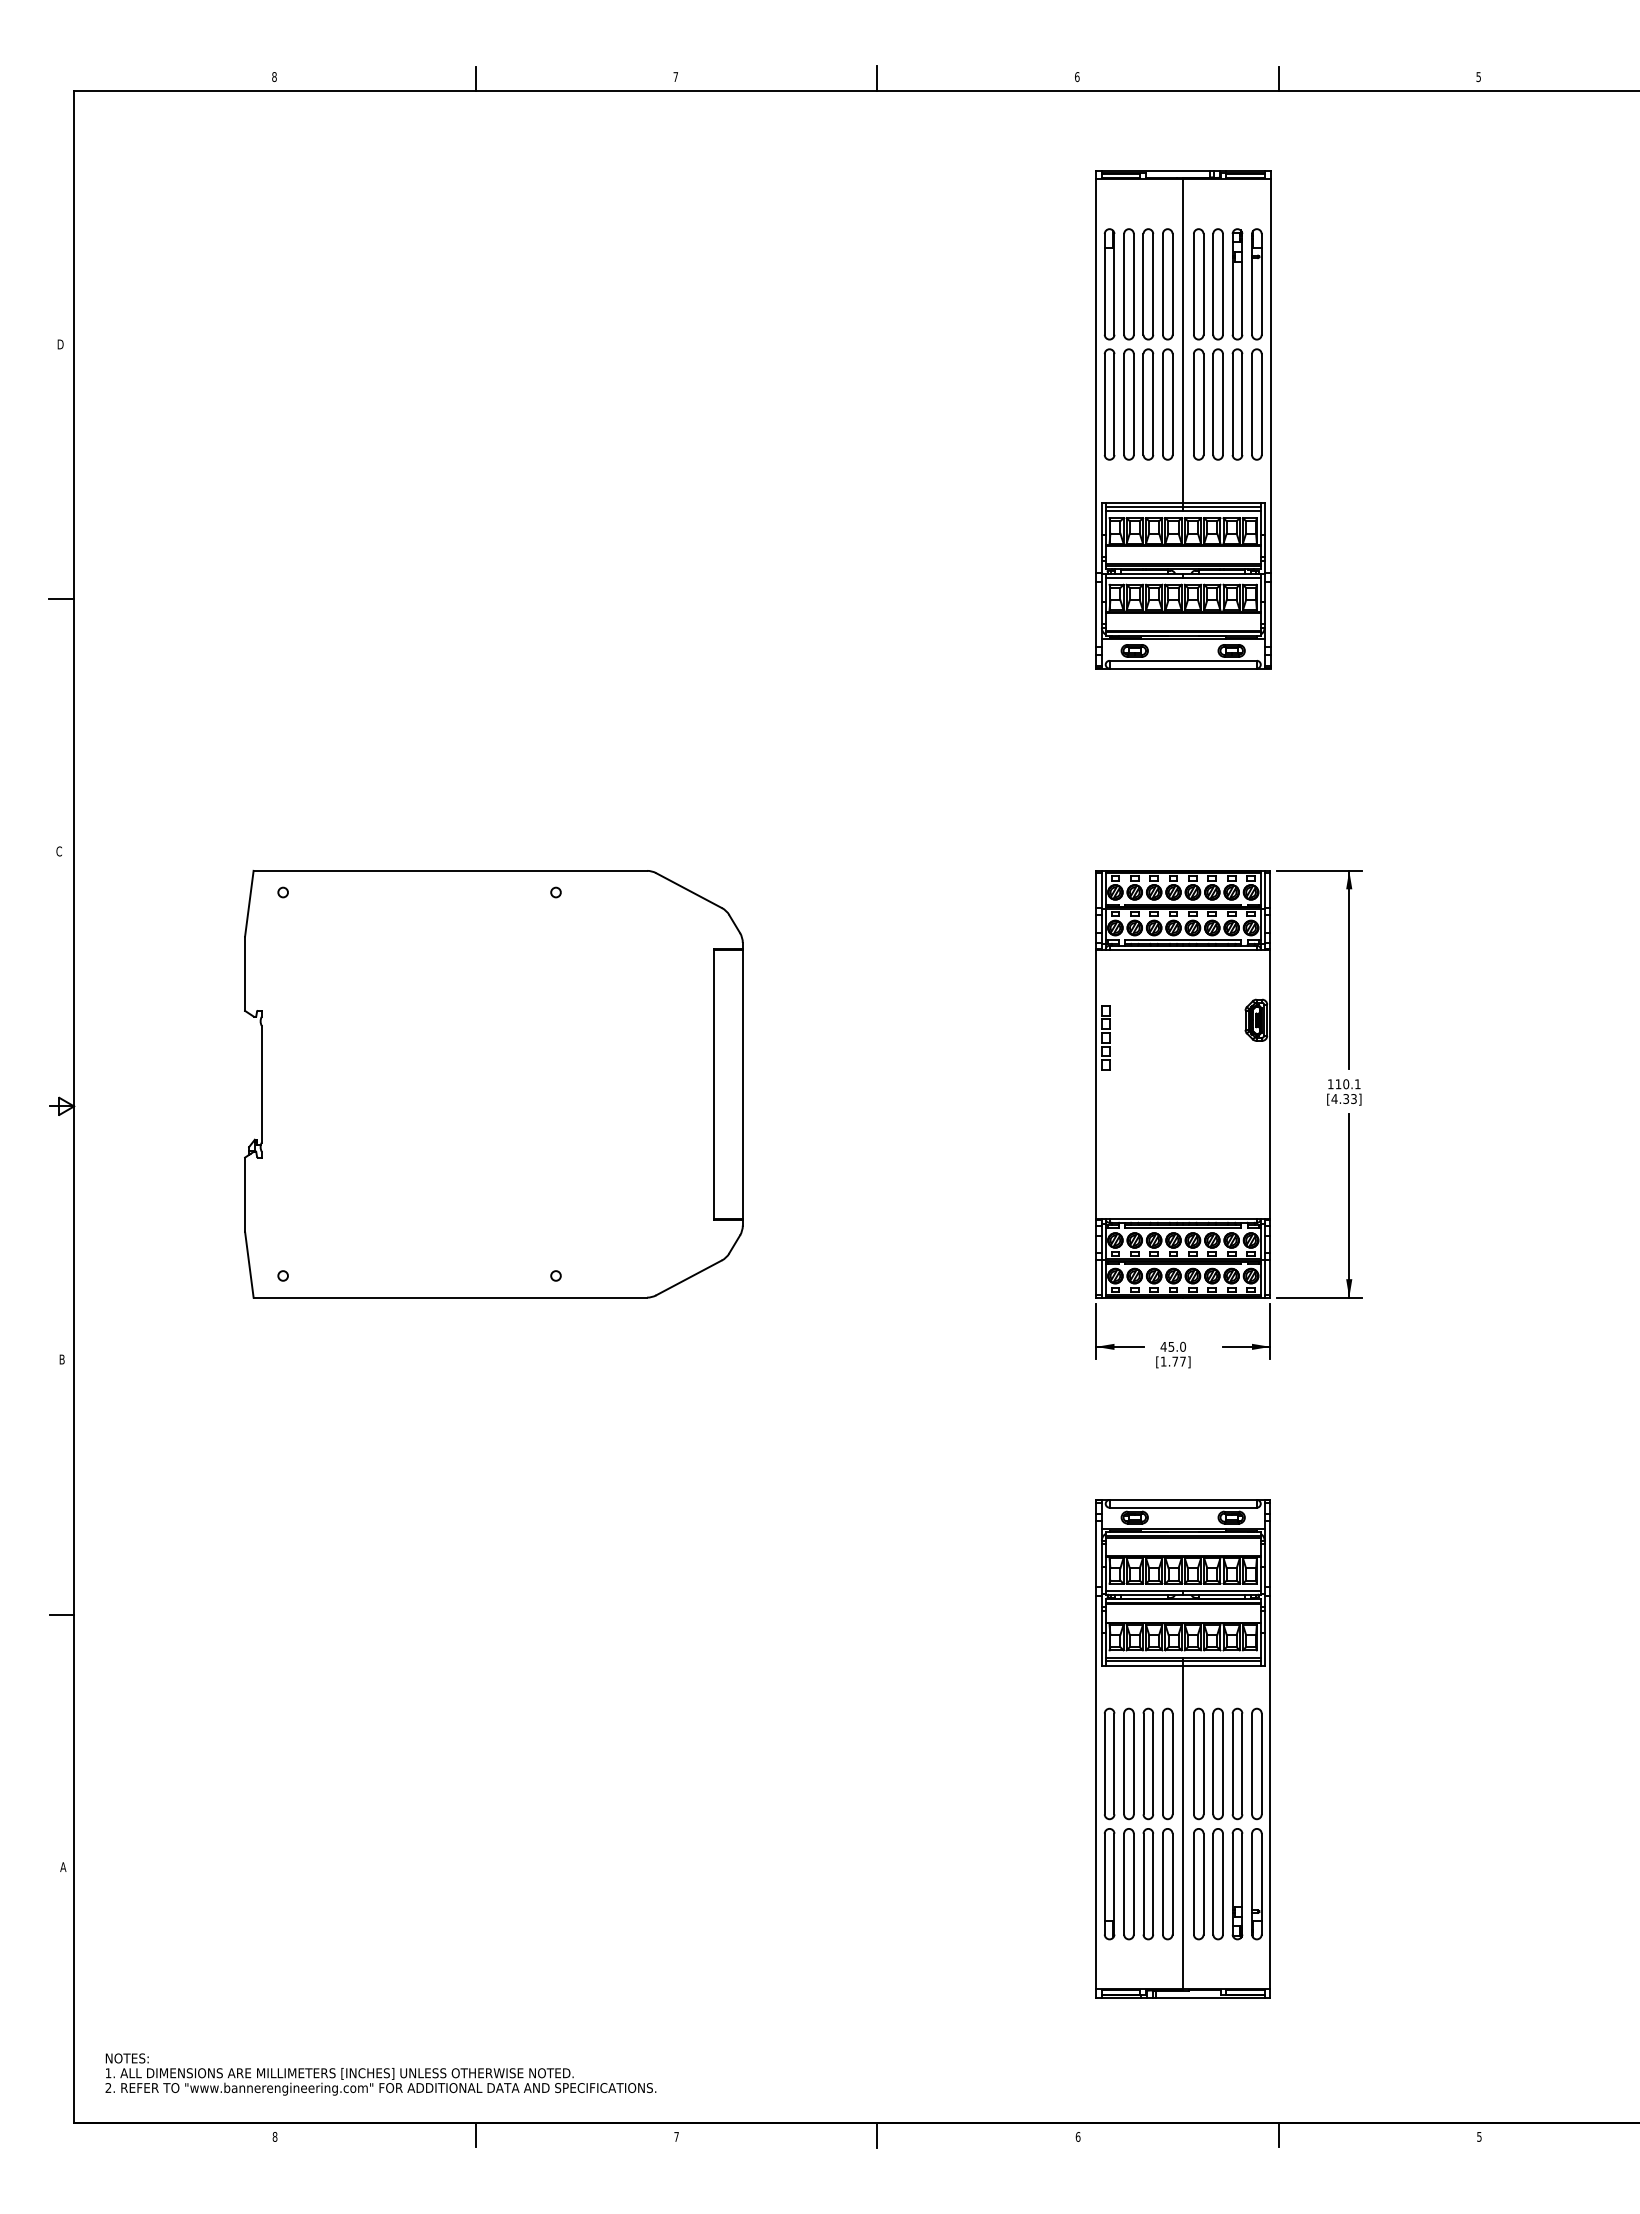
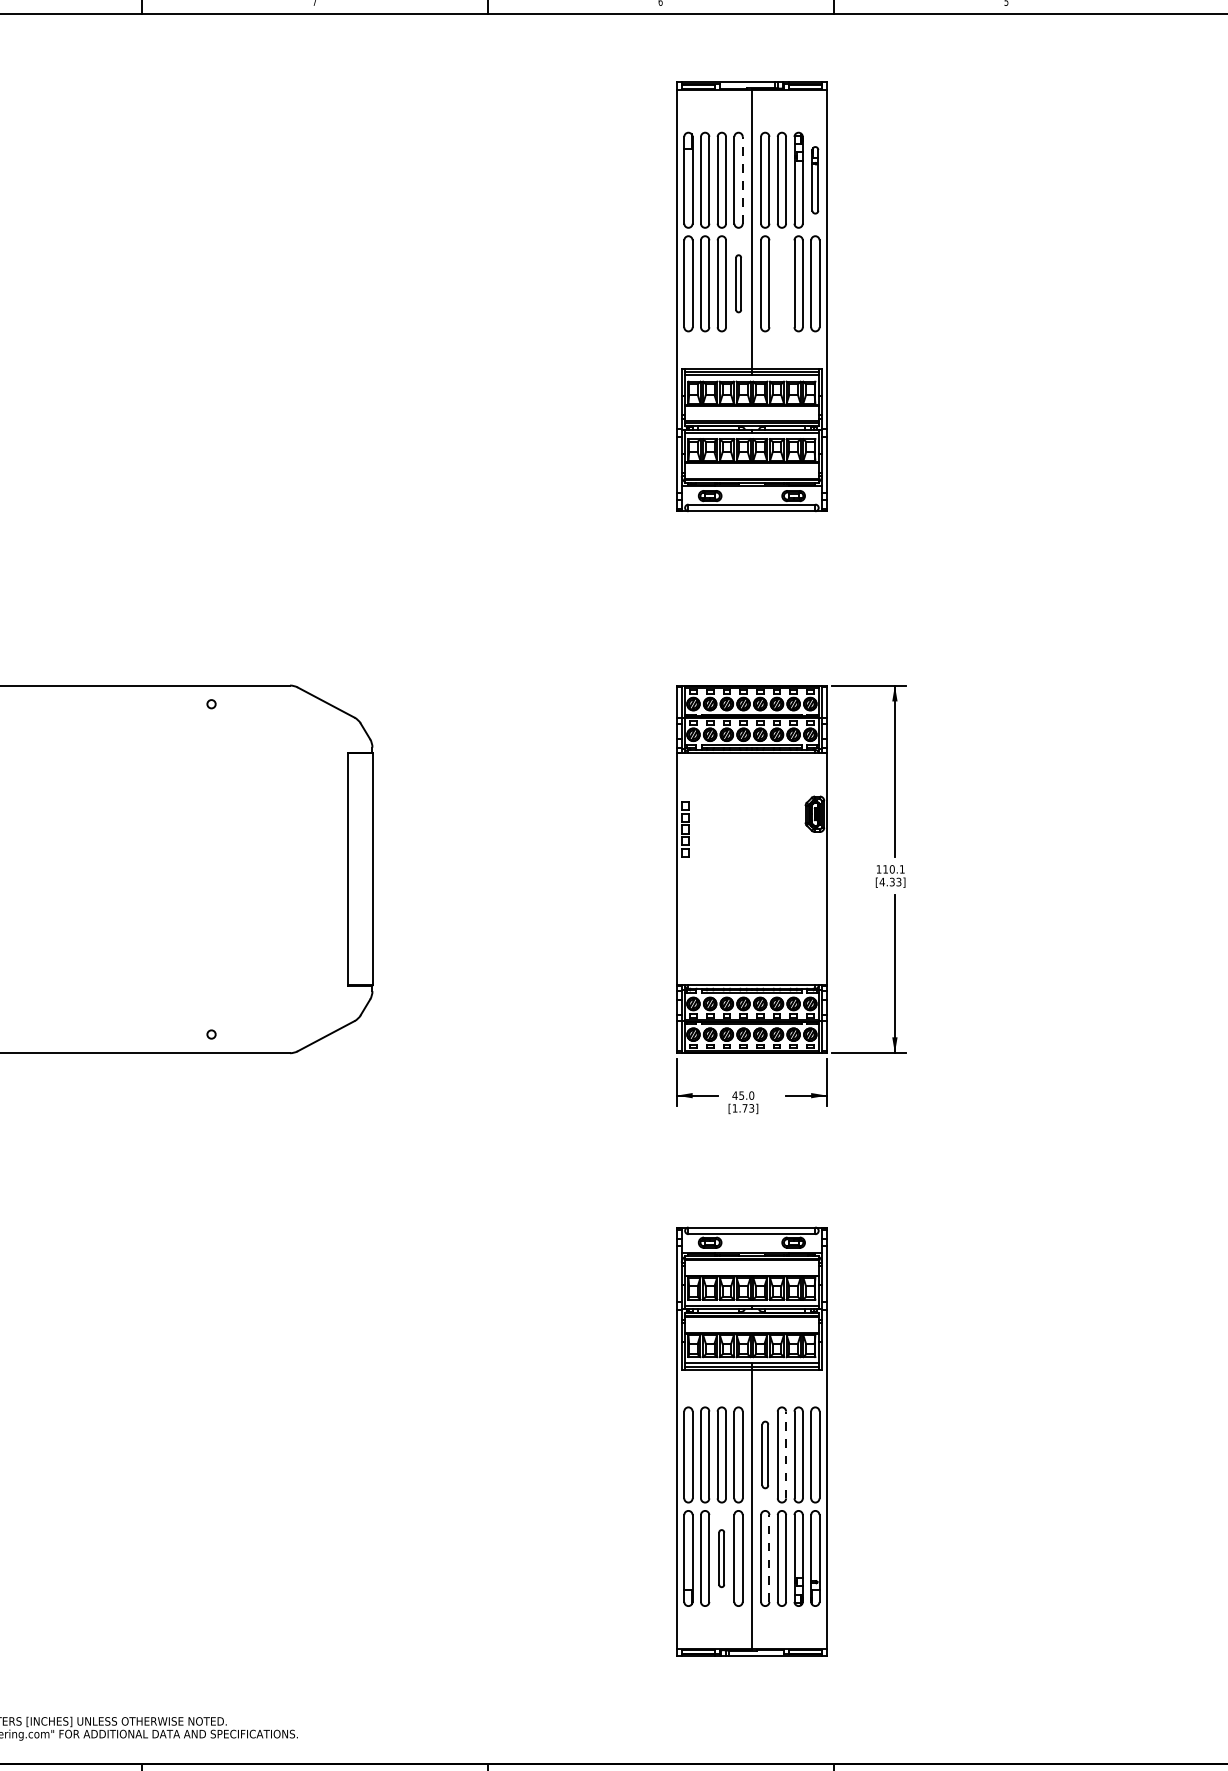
line: (1172, 283) -> (742, 179), solid -> dashed
part: (1256, 284) -> (815, 180), size x0.7
part: (1167, 404) -> (738, 283), size x0.6
part: (1217, 404) -> (781, 283), removed
text: (1182, 1361) -> (751, 1108), [1.77] -> [1.73]
part: (1198, 1763) -> (765, 1454), size x0.7
line: (1222, 1763) -> (785, 1454), solid -> dashed
line: (1203, 1883) -> (769, 1557), solid -> dashed
part: (1147, 1884) -> (721, 1558), size x0.6

